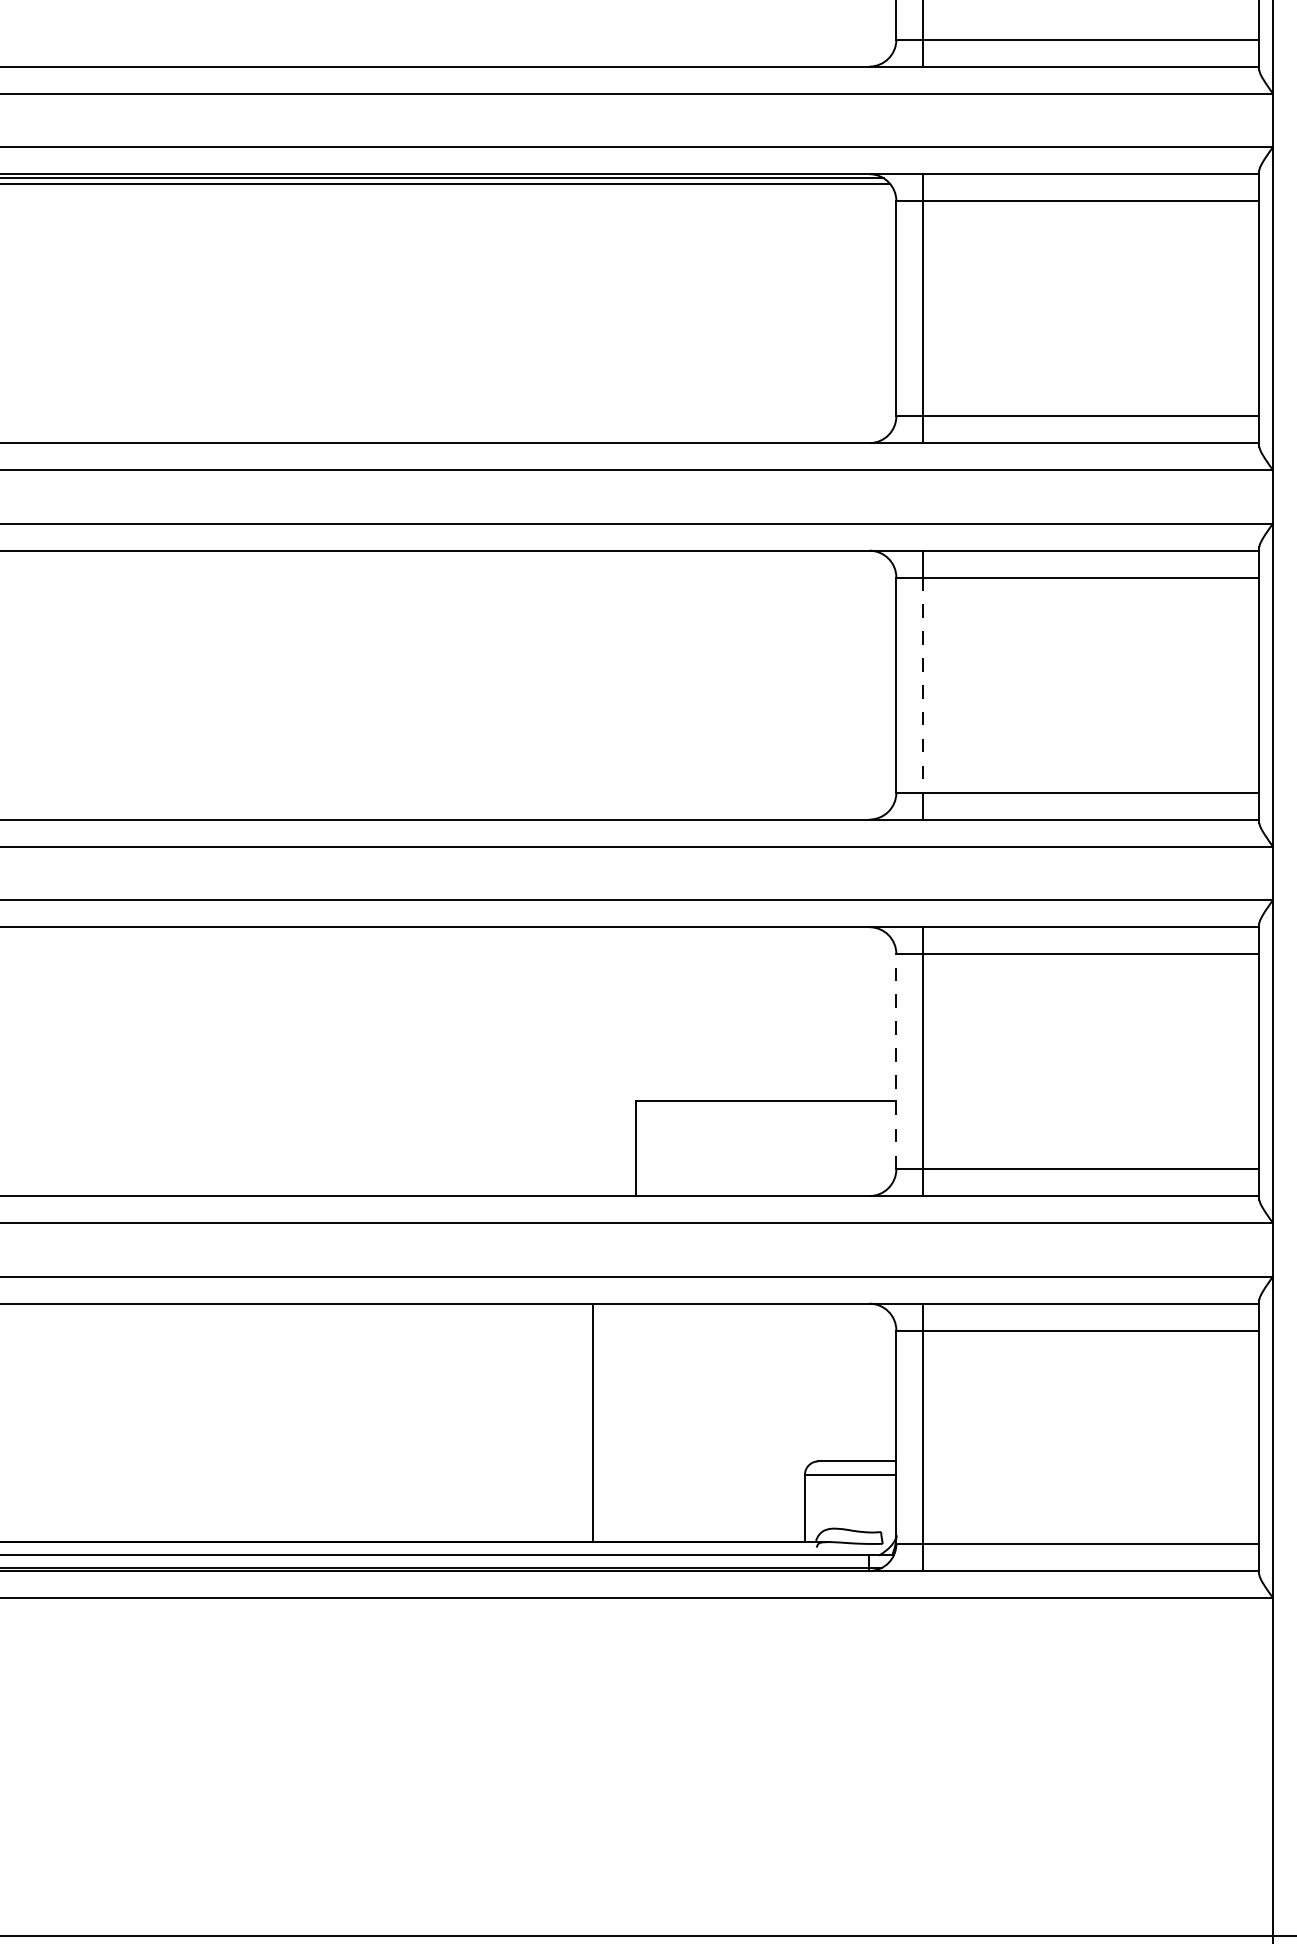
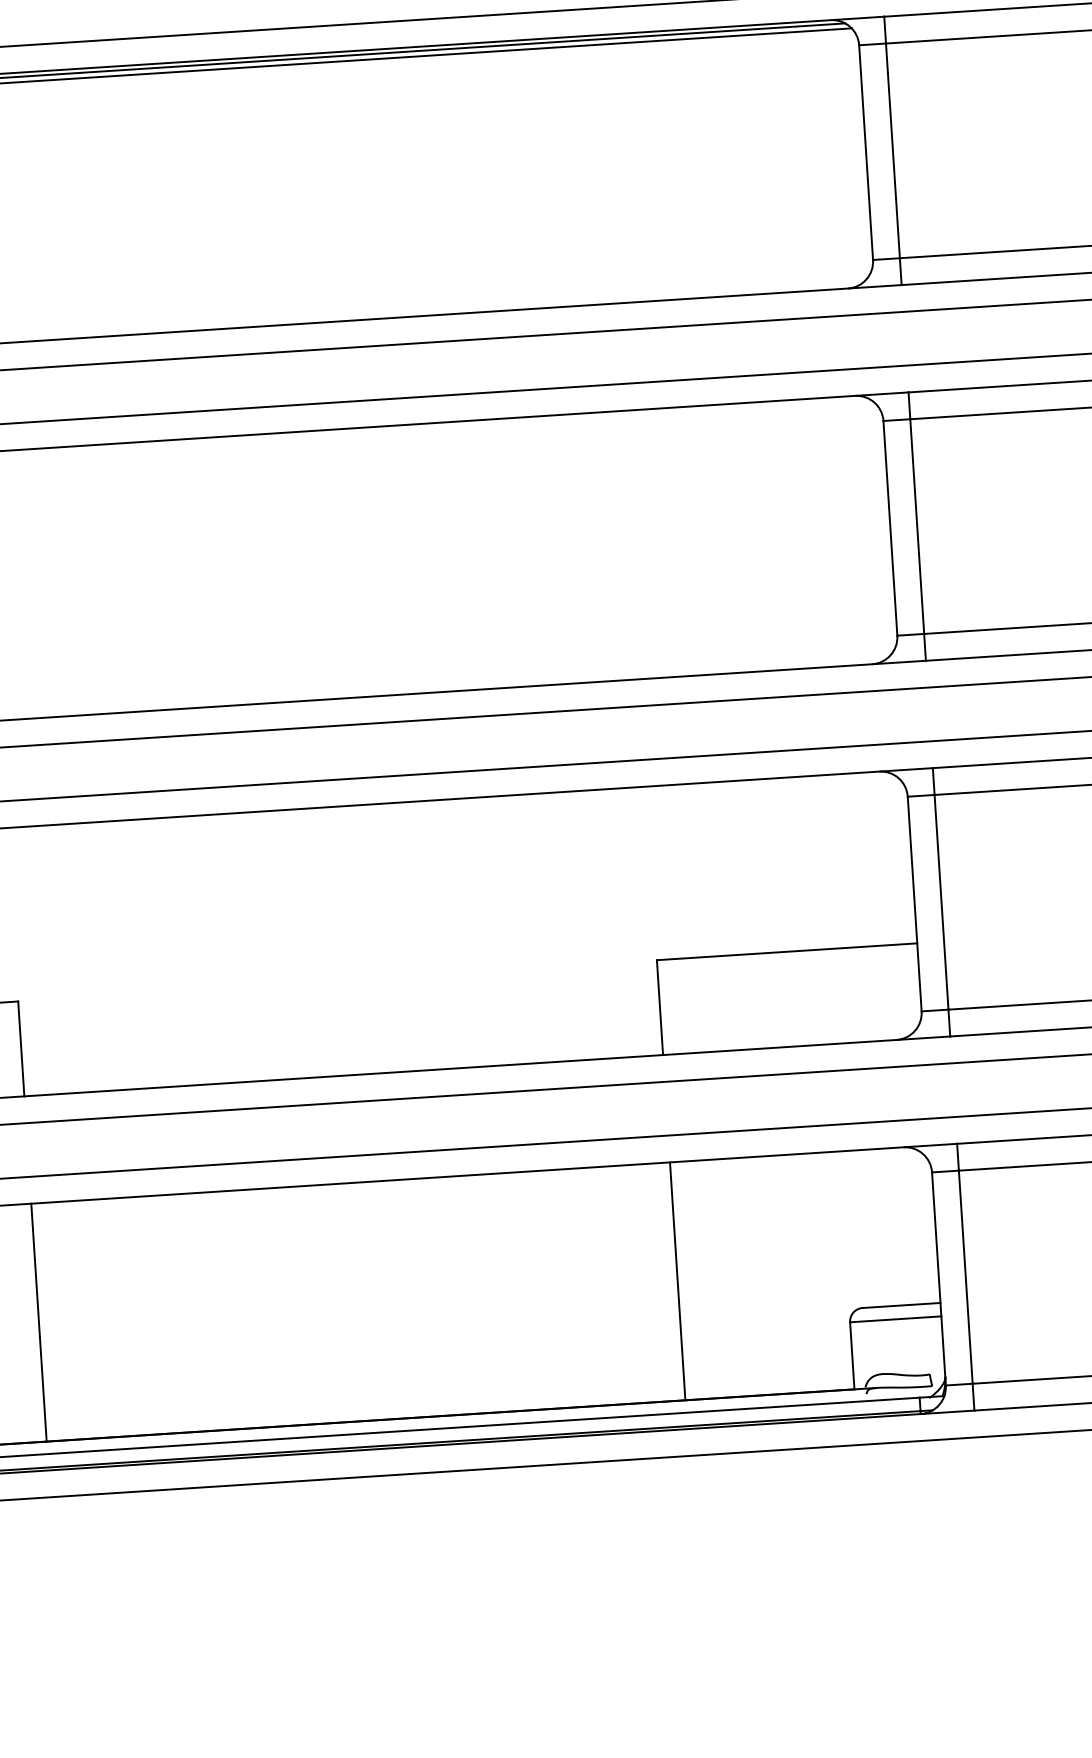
line: (923, 685) -> (917, 526), dashed -> solid
line: (896, 1061) -> (914, 903), dashed -> solid
line: (592, 1422) -> (677, 1280), moved

